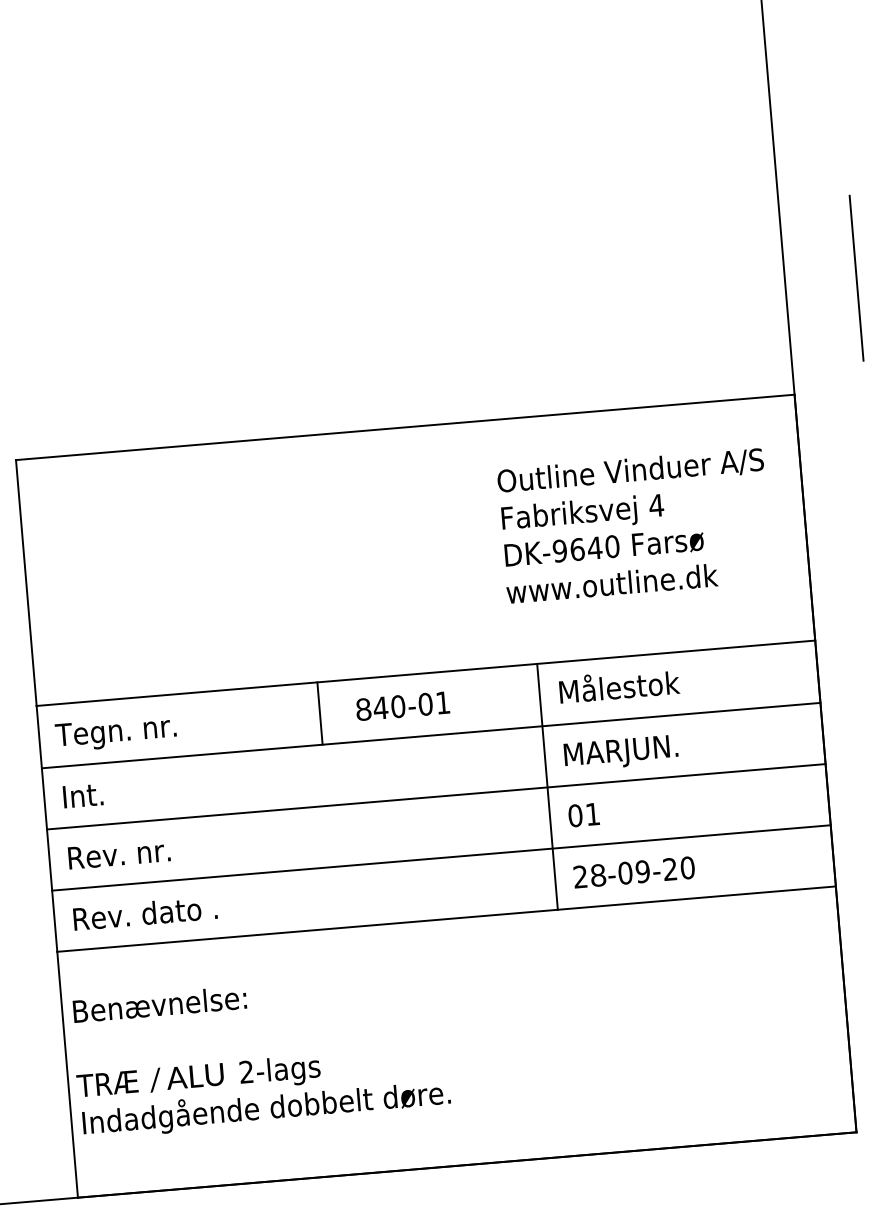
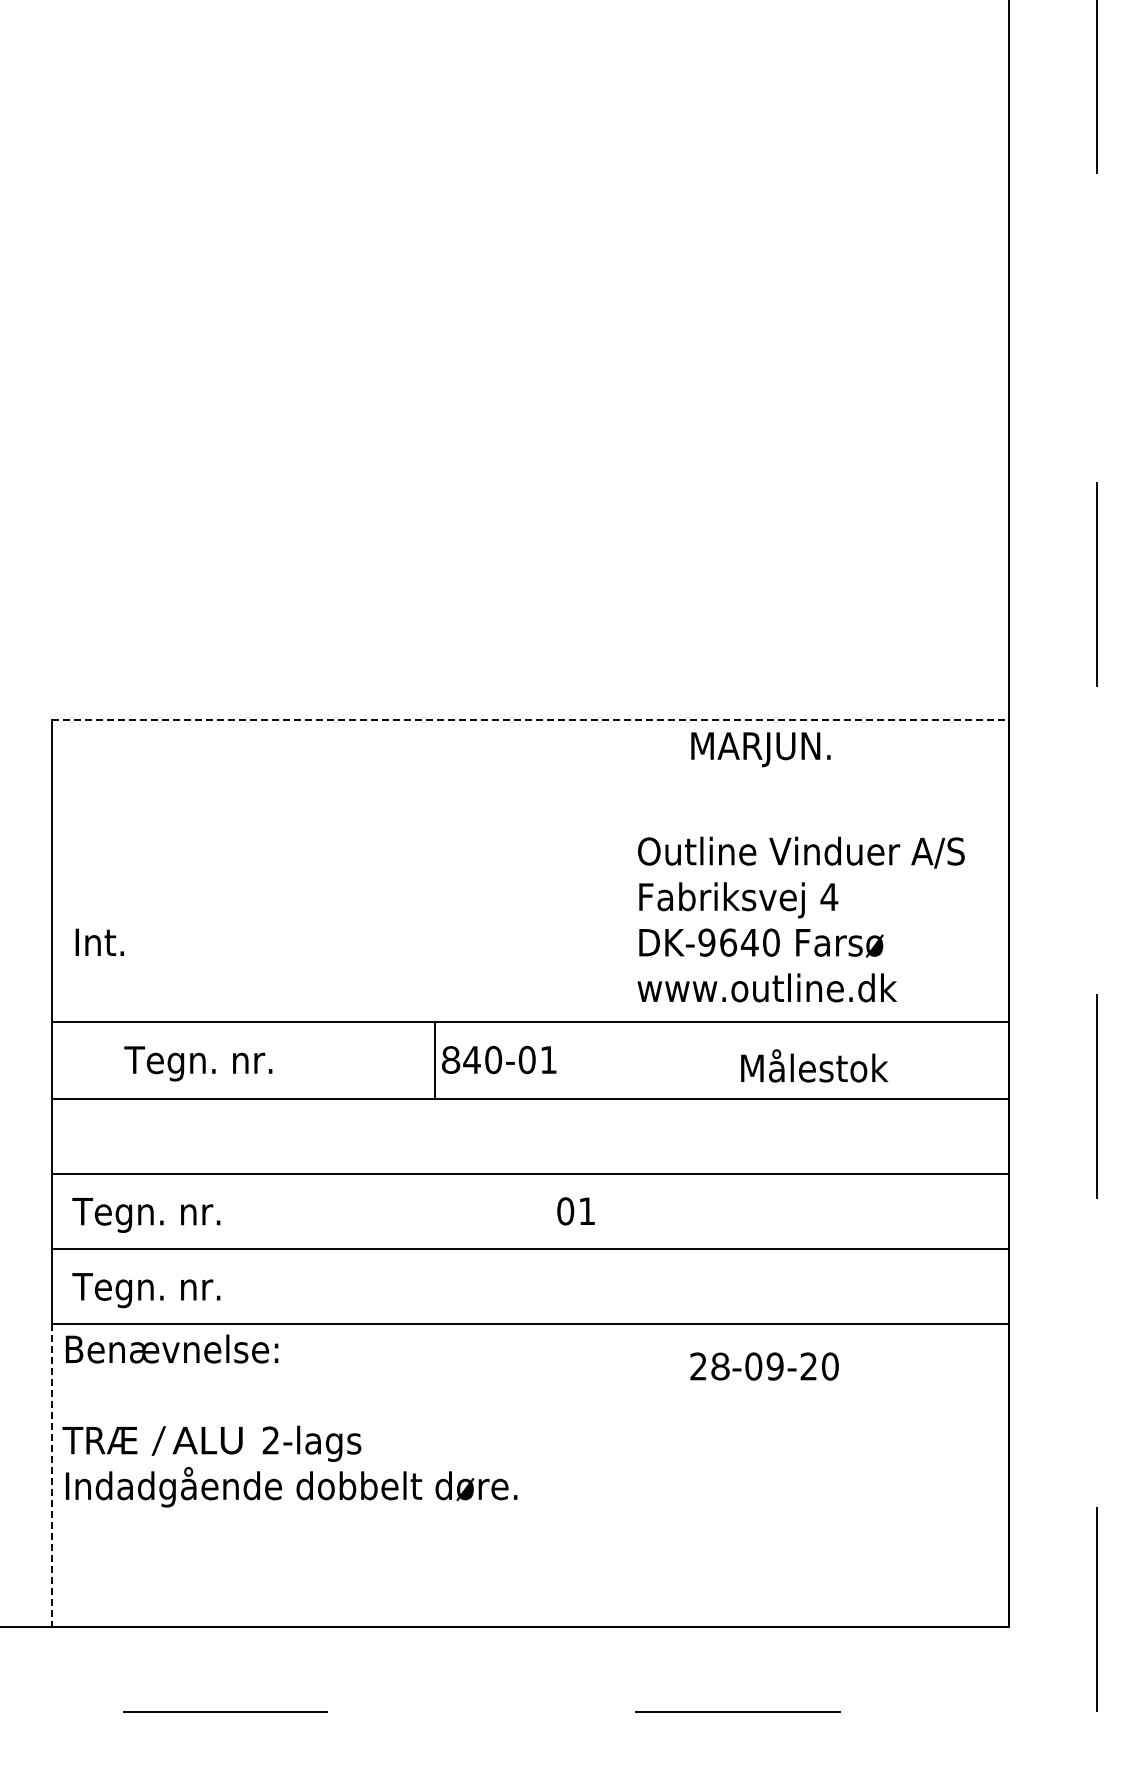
line: (405, 427) -> (530, 719), solid -> dashed
text: (634, 525) -> (800, 919), moved
text: (619, 685) -> (814, 1065), moved
line: (320, 713) -> (435, 1060), moved
text: (116, 733) -> (198, 1063), moved
text: (620, 753) -> (760, 749), moved
line: (547, 787) -> (667, 1173), removed
text: (82, 794) -> (99, 941), moved
text: (583, 815) -> (575, 1211), moved
text: (126, 856) -> (146, 1214), Rev. nr. -> Tegn. nr.
text: (634, 872) -> (764, 1366), moved
text: (143, 916) -> (161, 1290), Rev. dato . -> Tegn. nr.
text: (260, 1054) -> (289, 1420), moved
line: (67, 1074) -> (52, 1475), solid -> dashed

